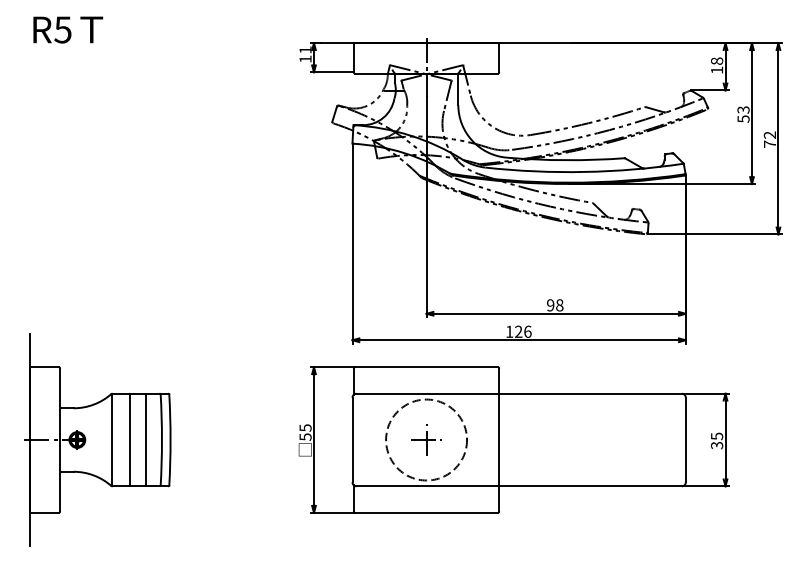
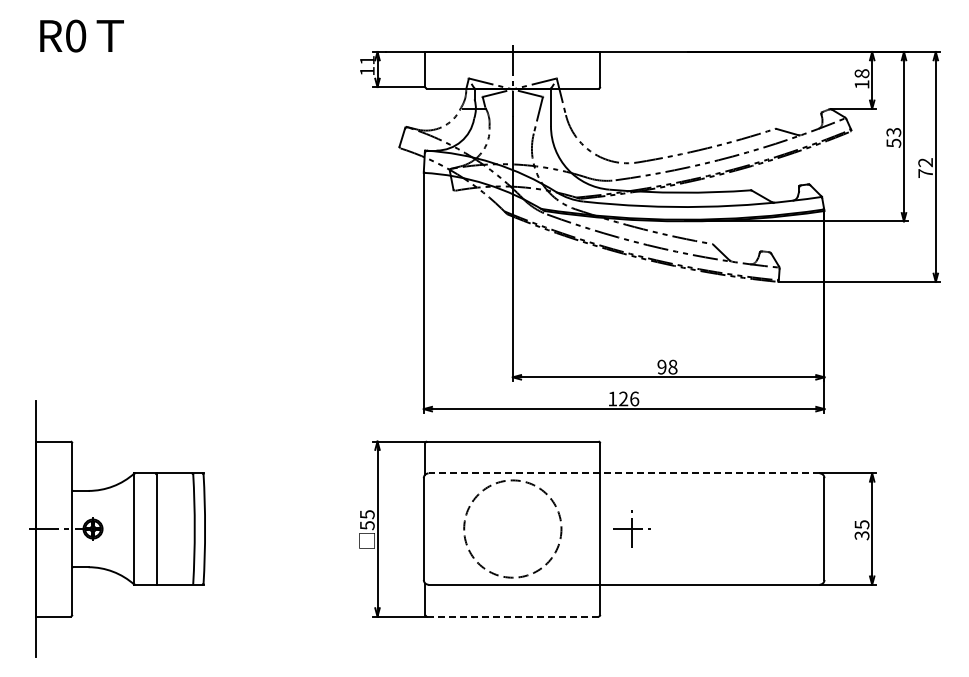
text: (62, 29) -> (75, 35), R5 -> R0
line: (519, 393) -> (624, 473), solid -> dashed
line: (145, 439) -> (175, 528), removed
part: (426, 439) -> (631, 528), moved
line: (426, 512) -> (512, 616), solid -> dashed

